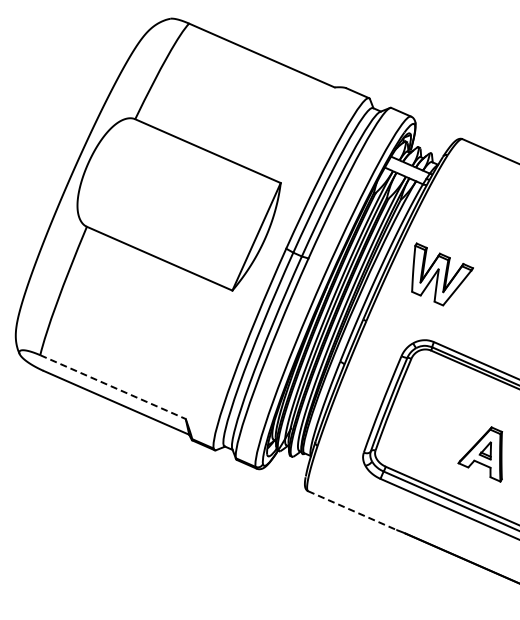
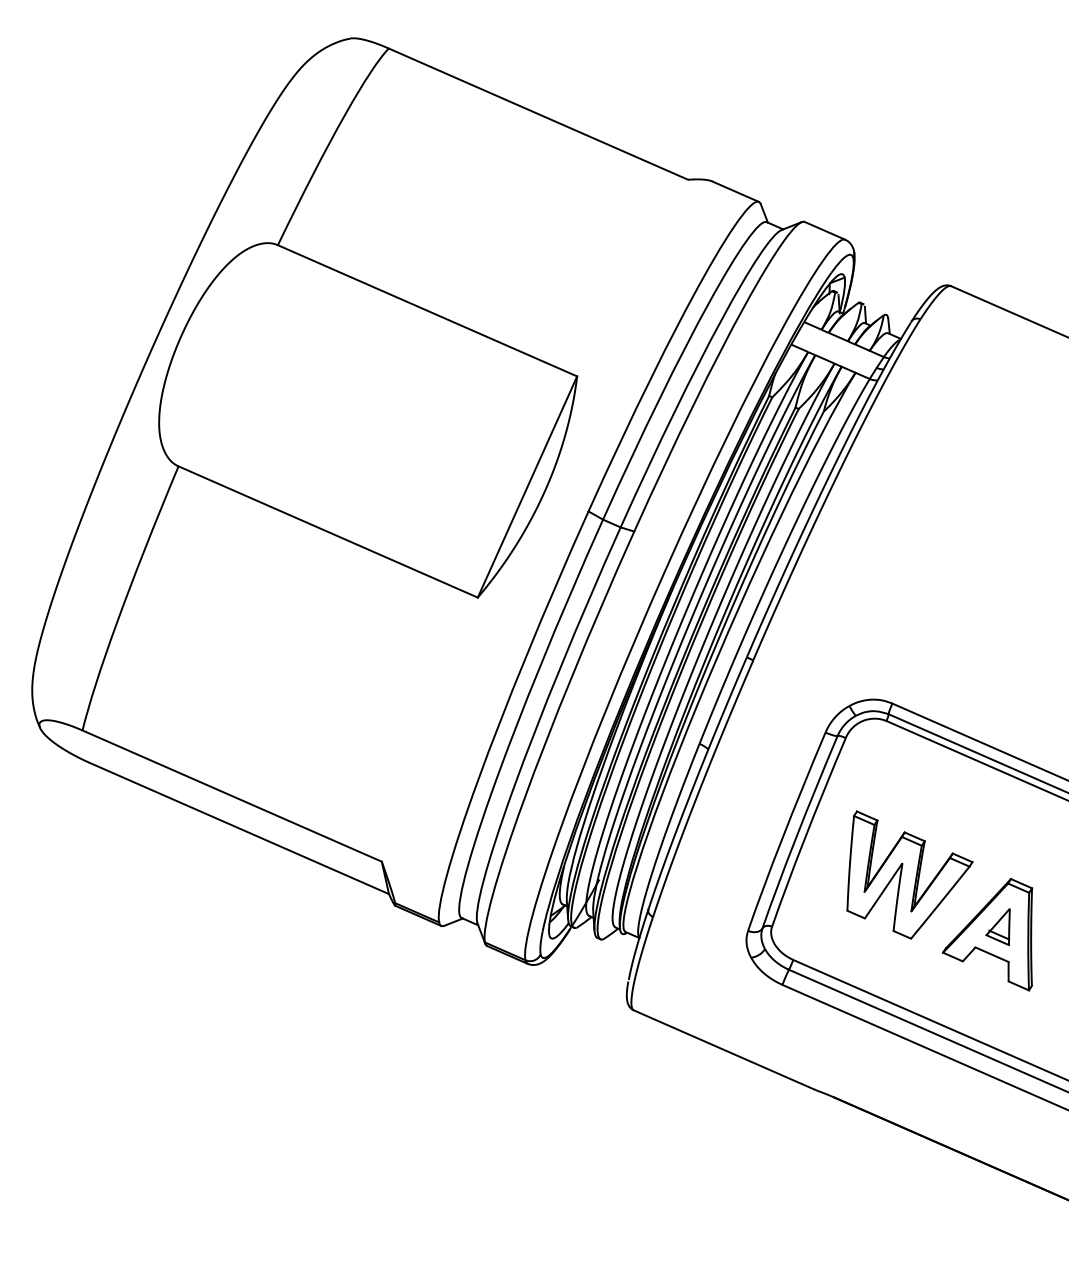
part: (442, 274) -> (909, 875), moved
line: (113, 387) -> (233, 796), dashed -> solid
line: (352, 510) -> (724, 1049), dashed -> solid

